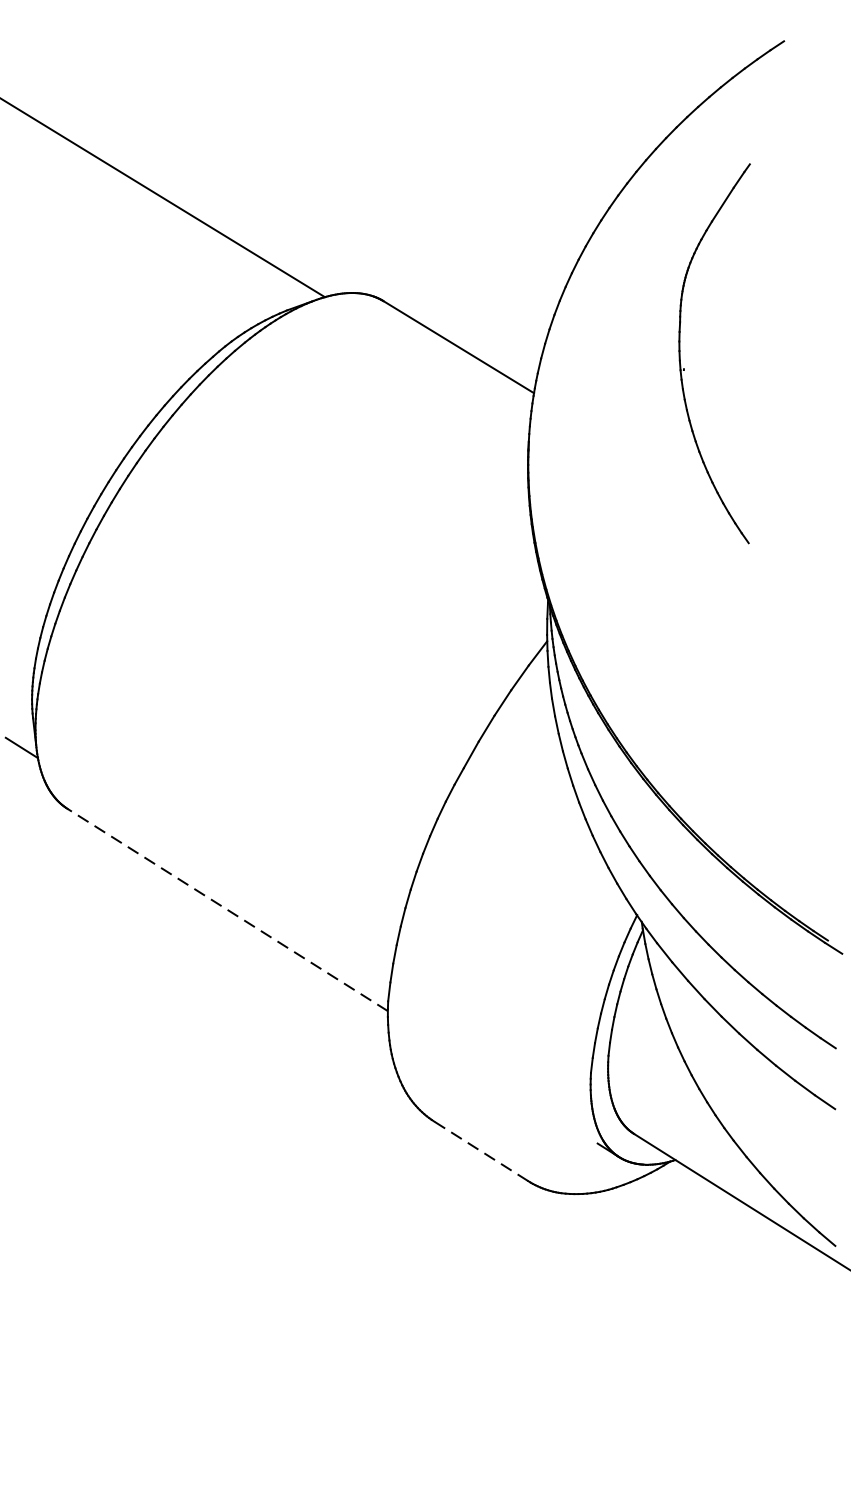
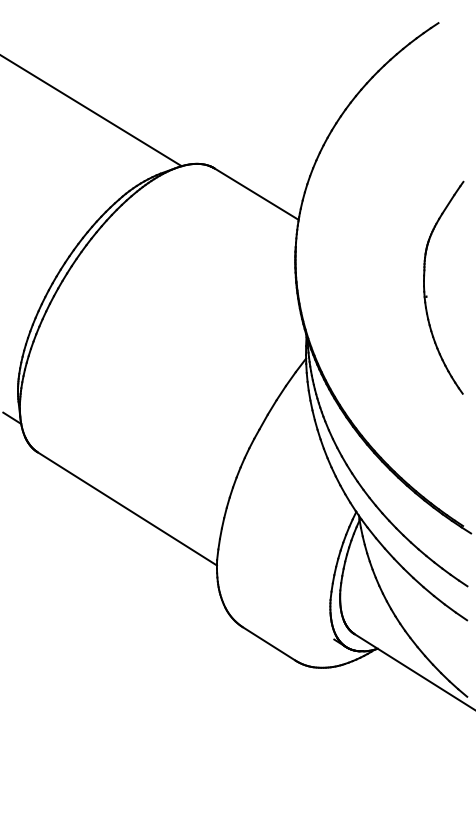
part: (685, 367) -> (427, 295), moved
line: (227, 909) -> (127, 508), dashed -> solid
line: (480, 1150) -> (268, 643), dashed -> solid

